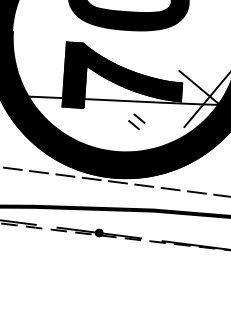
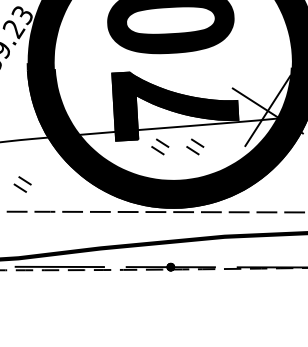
part: (103, 117) -> (160, 146), added

